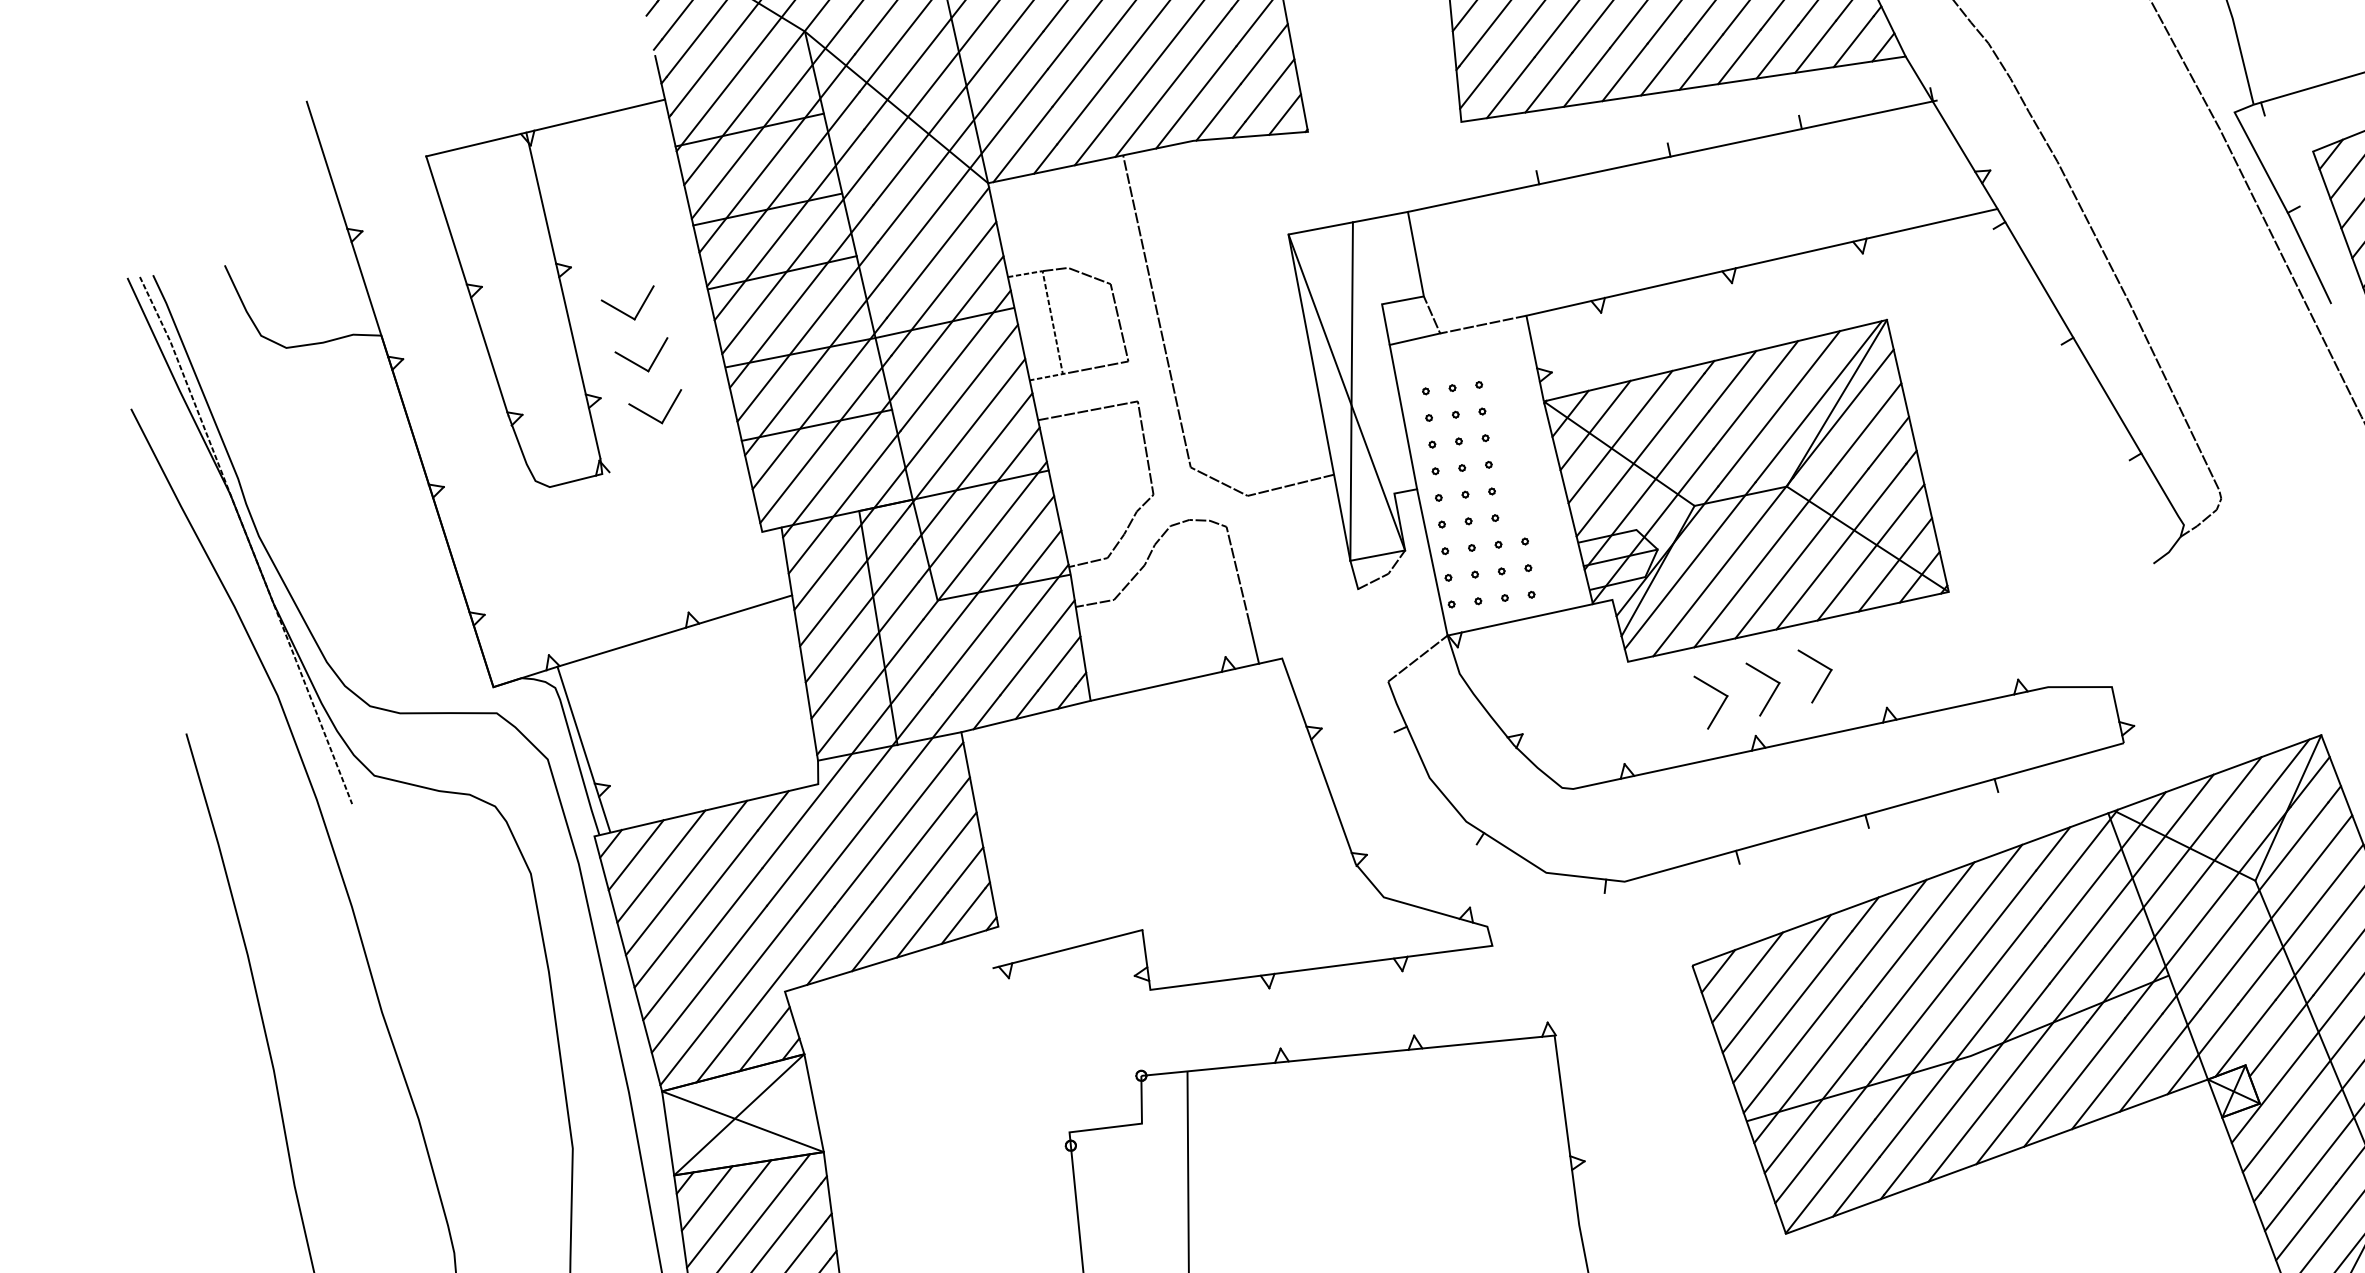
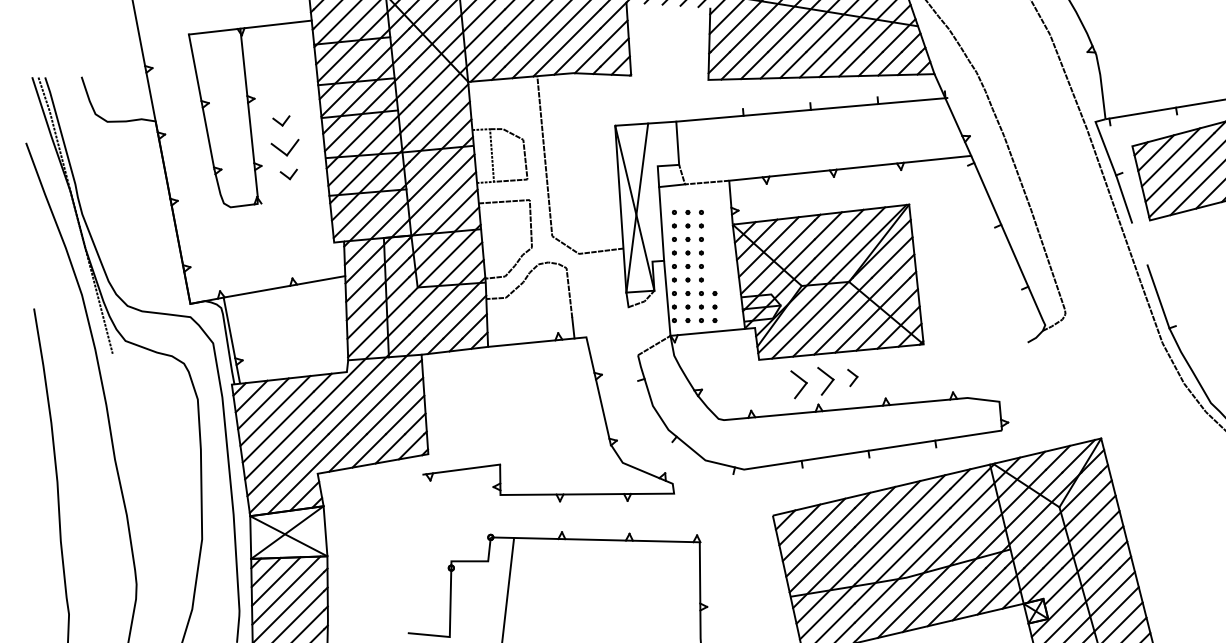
part: (629, 303) -> (281, 120), size x0.6
part: (655, 408) -> (288, 174), size x0.6
part: (1816, 674) -> (852, 377), size x0.6

